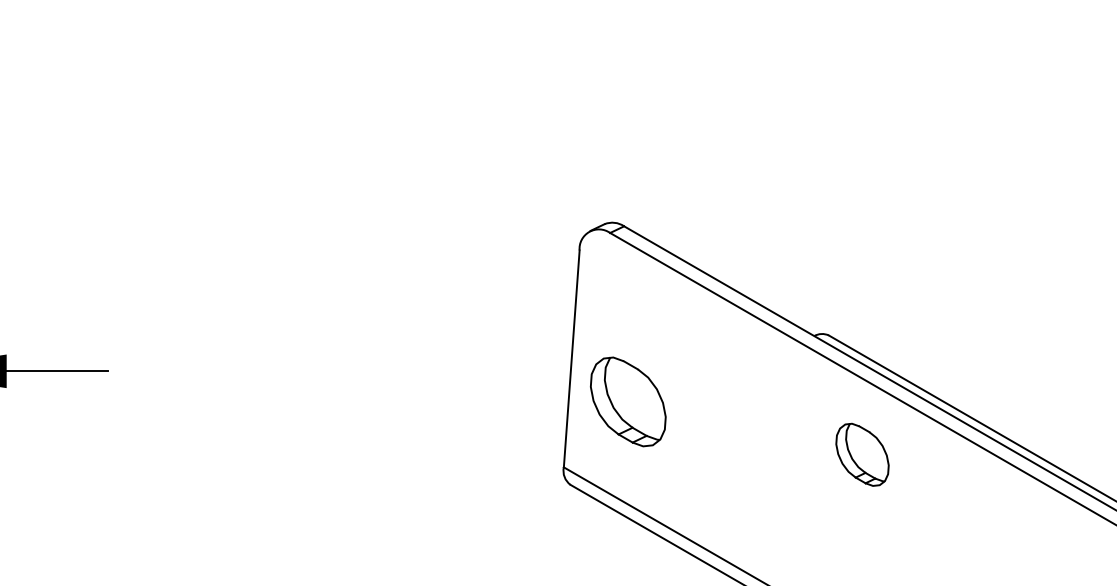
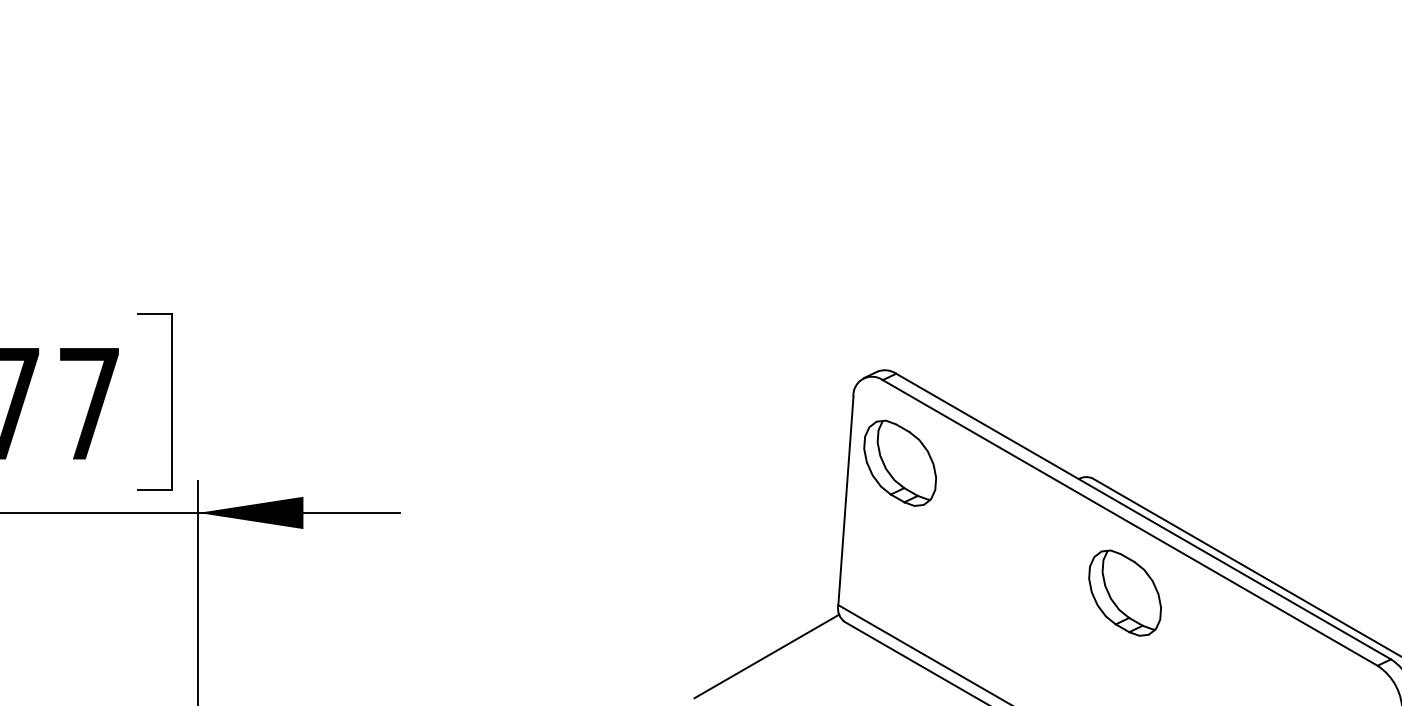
part: (627, 401) -> (899, 462), moved
part: (861, 454) -> (1124, 592), size x1.43
line: (489, 520) -> (766, 656), added

